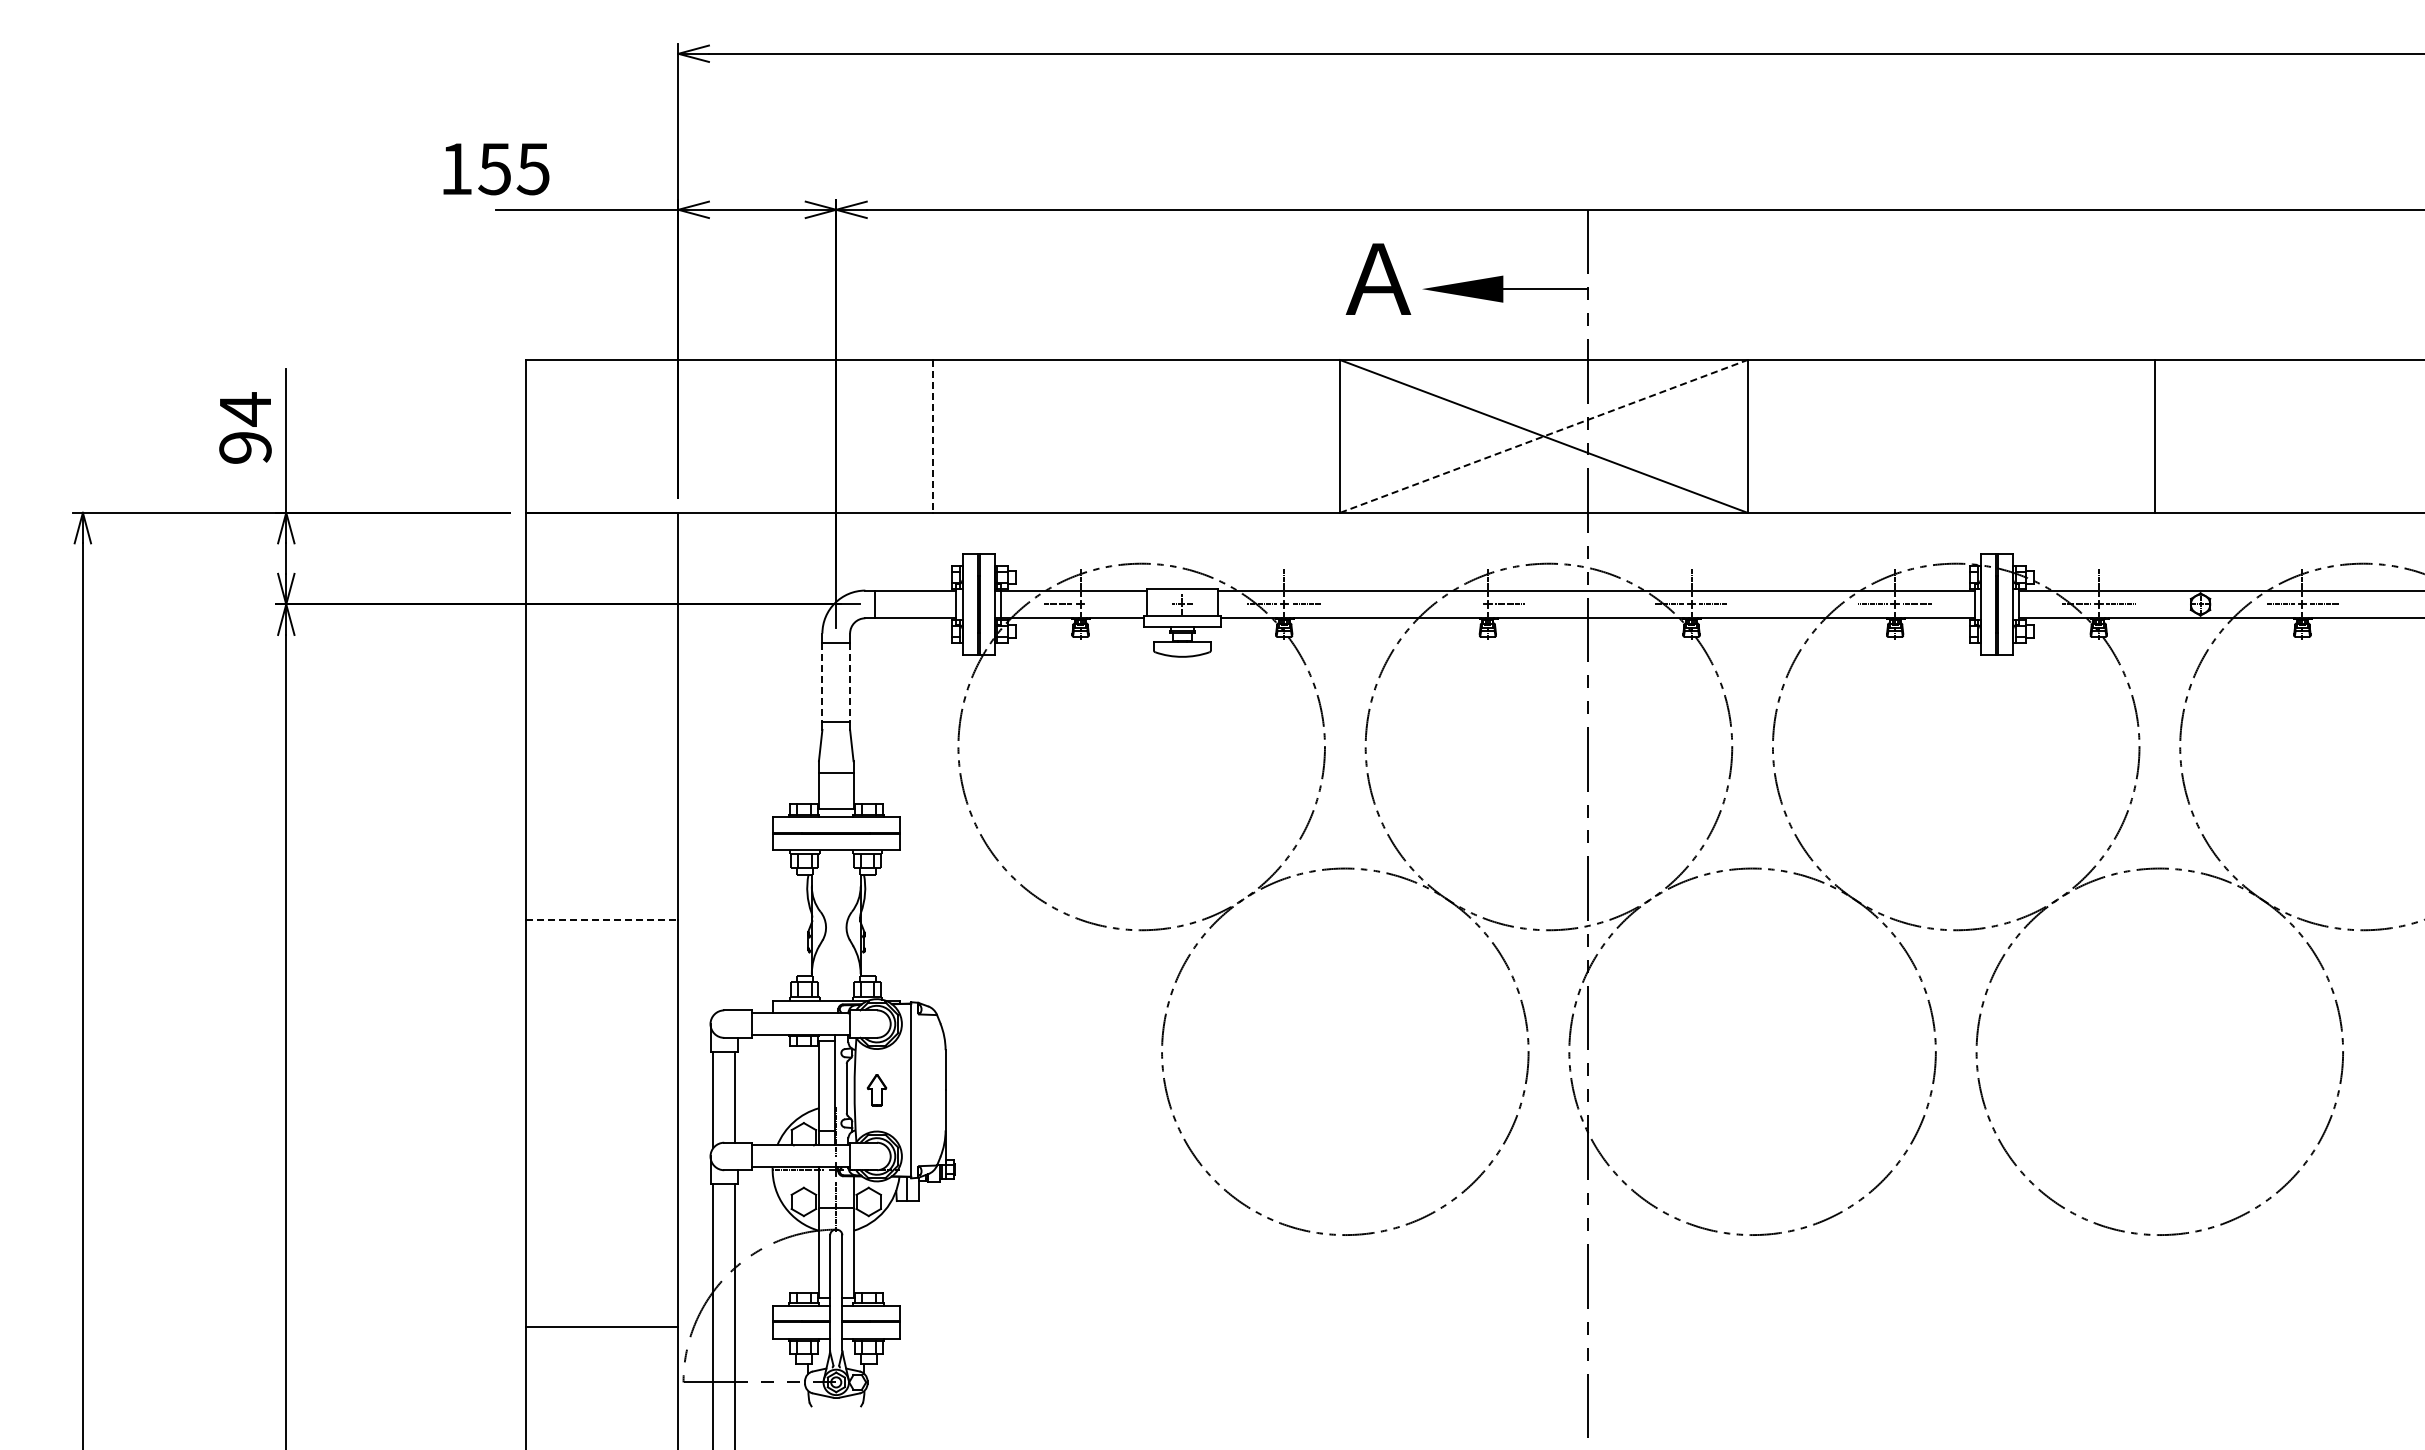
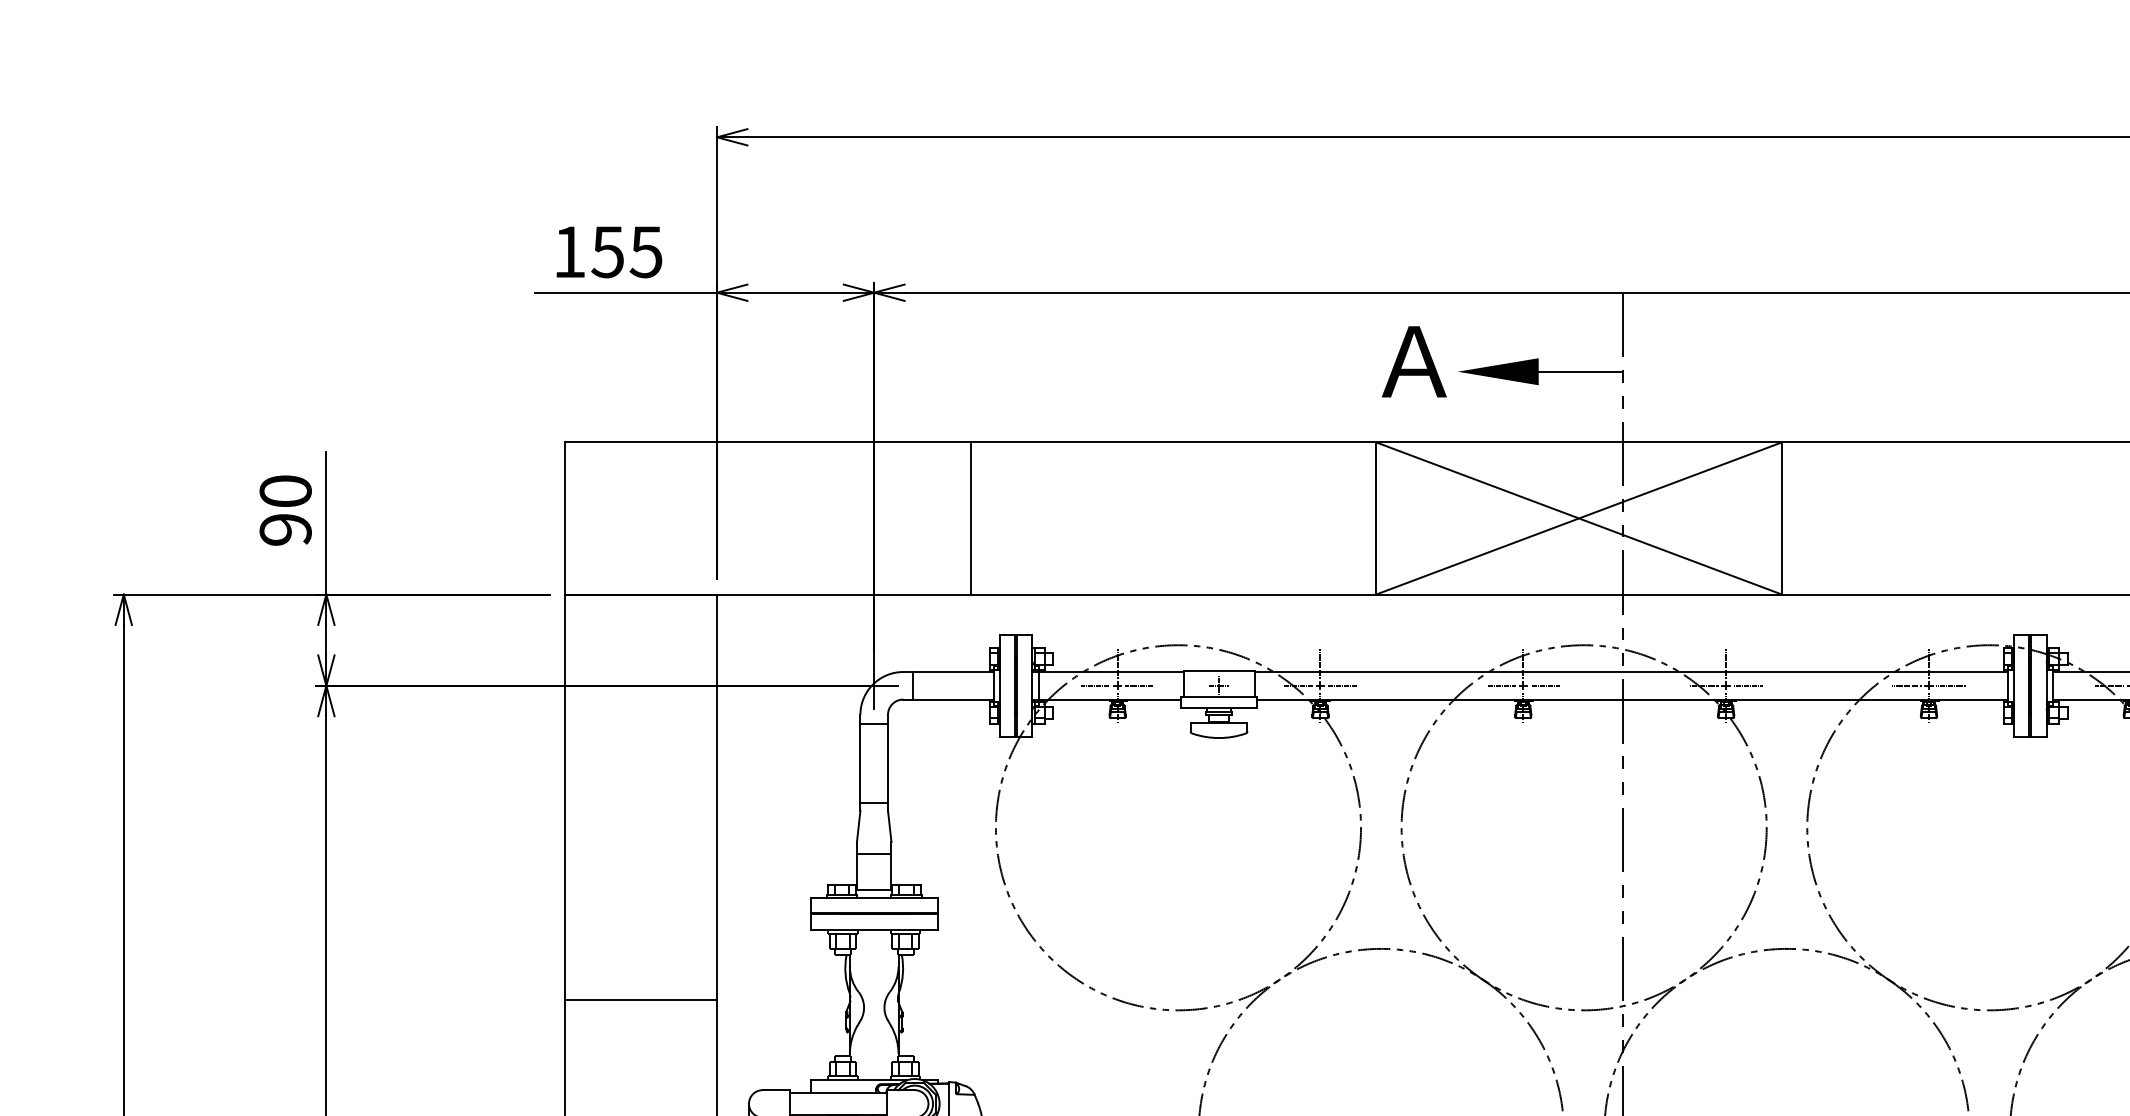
text: (496, 169) -> (609, 252), moved
text: (245, 409) -> (285, 491), 94 -> 90
line: (932, 436) -> (970, 518), dashed -> solid
line: (1544, 436) -> (1579, 518), dashed -> solid
line: (1102, 604) -> (1139, 685), added
line: (1465, 604) -> (1501, 685), added
line: (822, 682) -> (860, 763), dashed -> solid
line: (850, 682) -> (888, 763), dashed -> solid
line: (602, 920) -> (641, 1000), dashed -> solid

